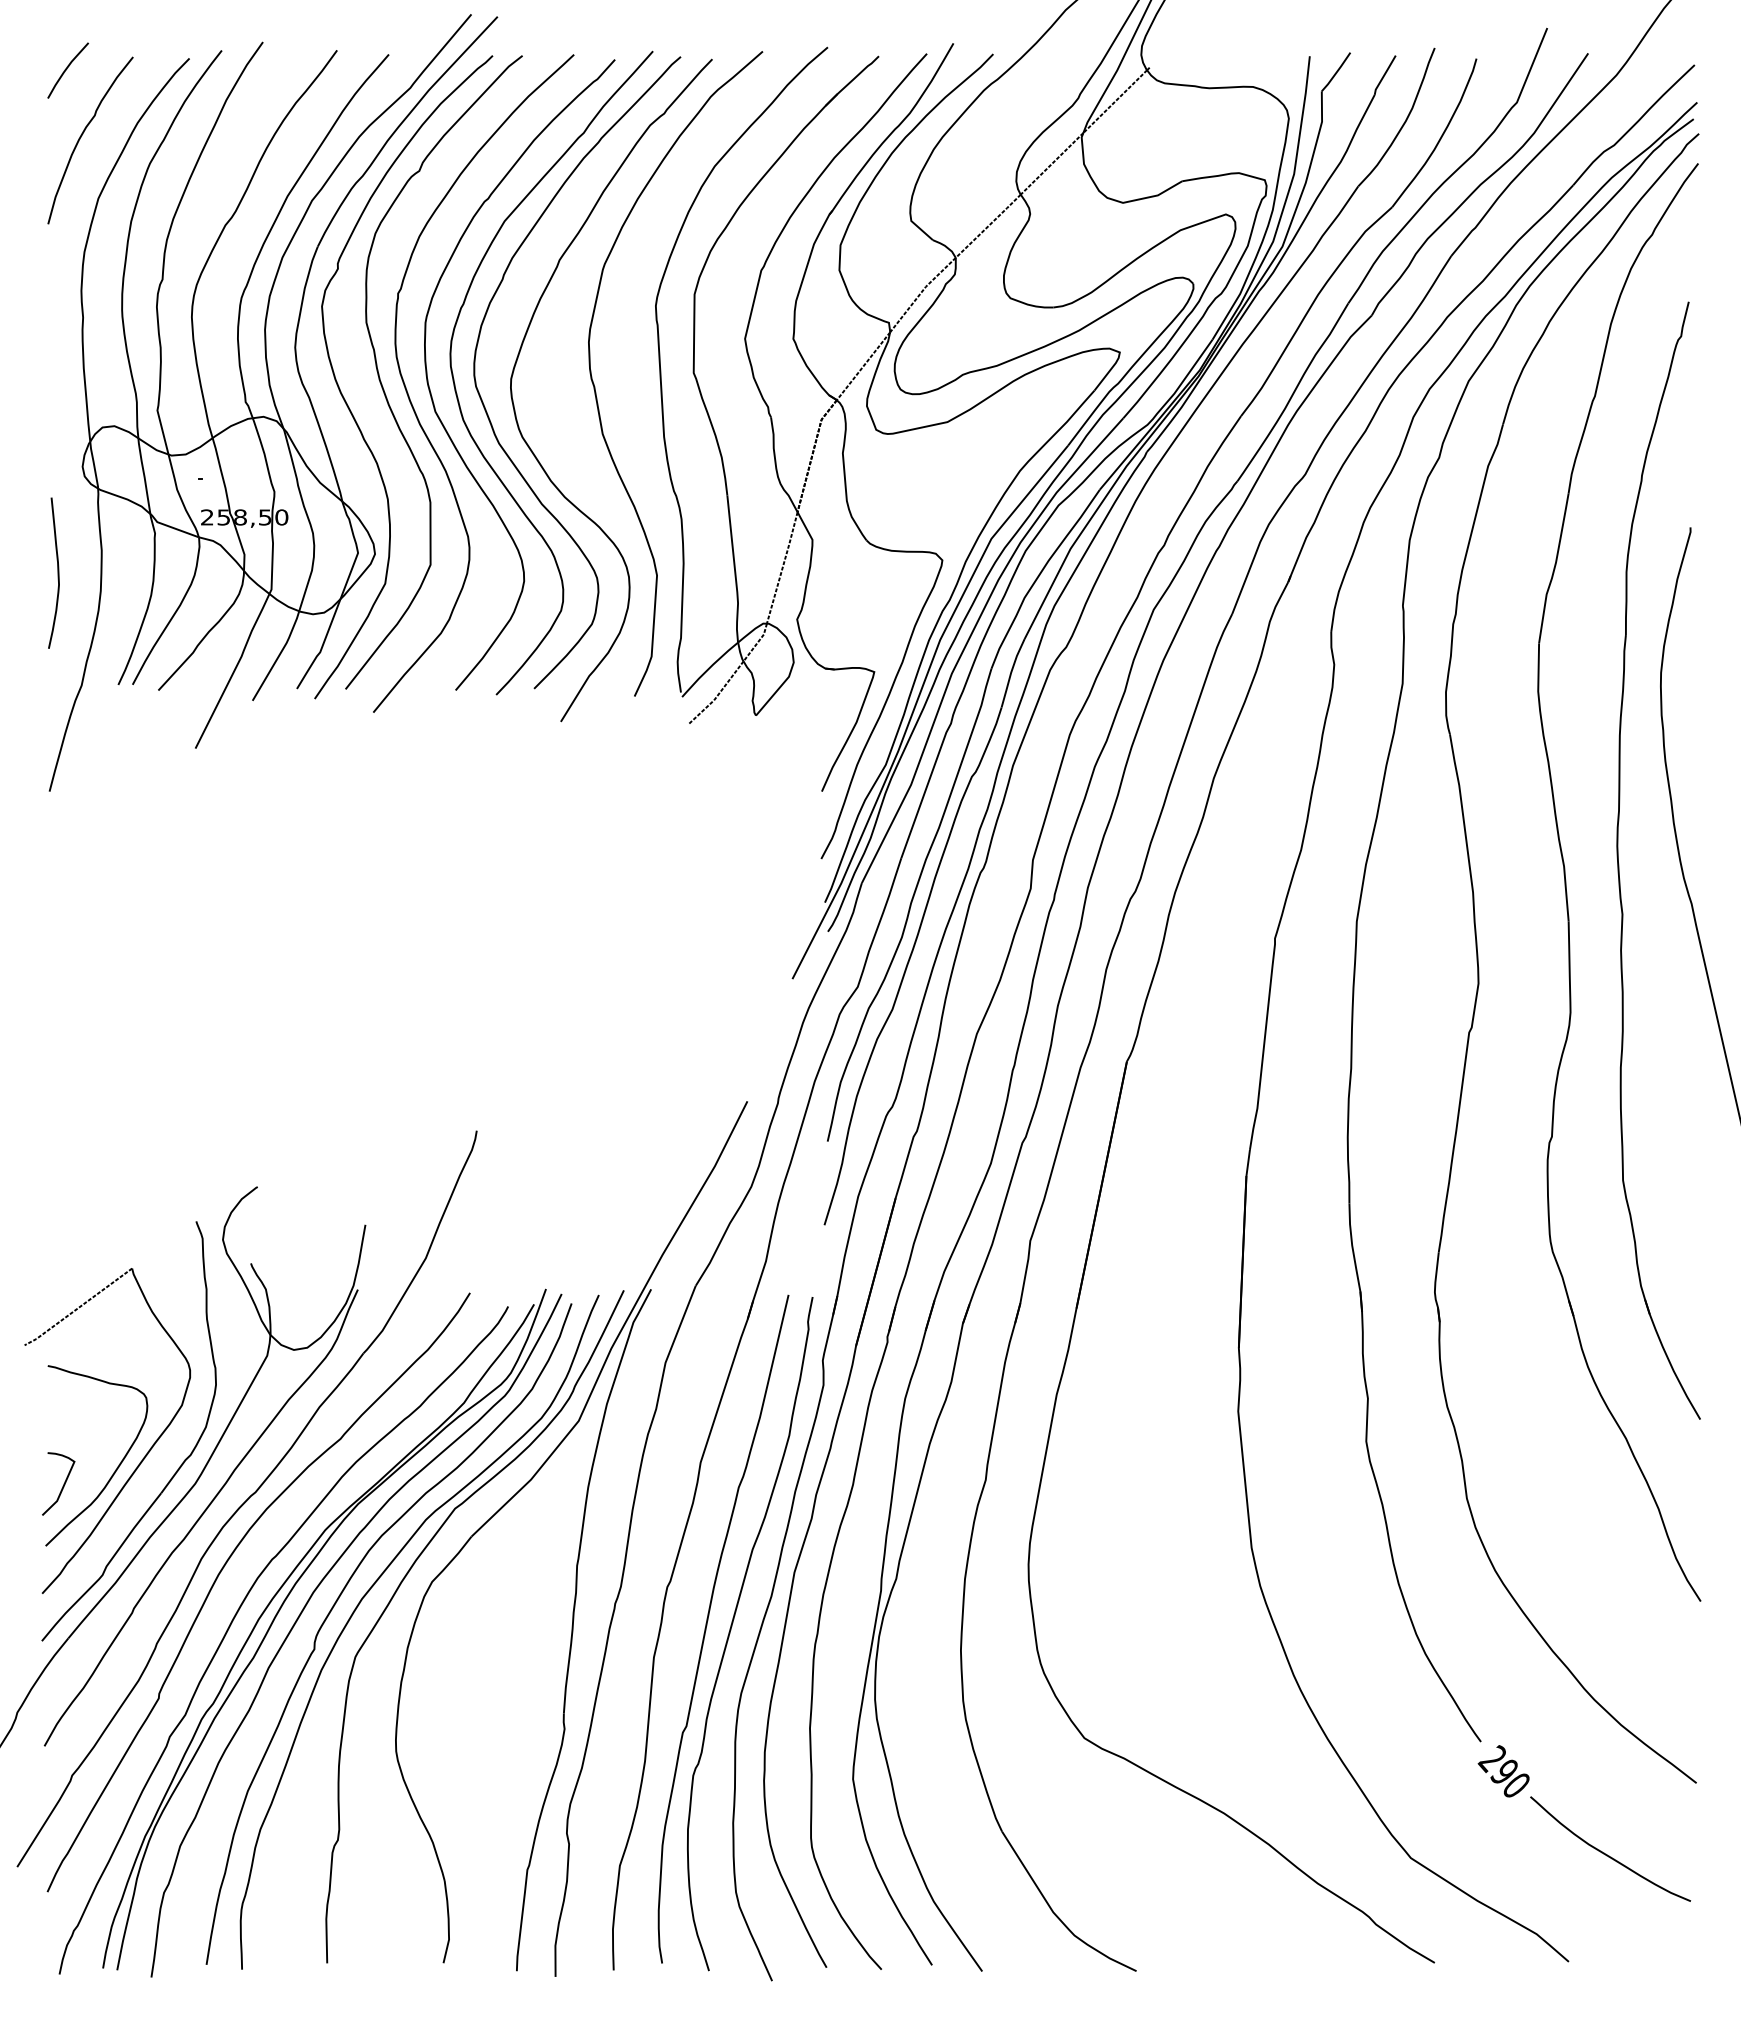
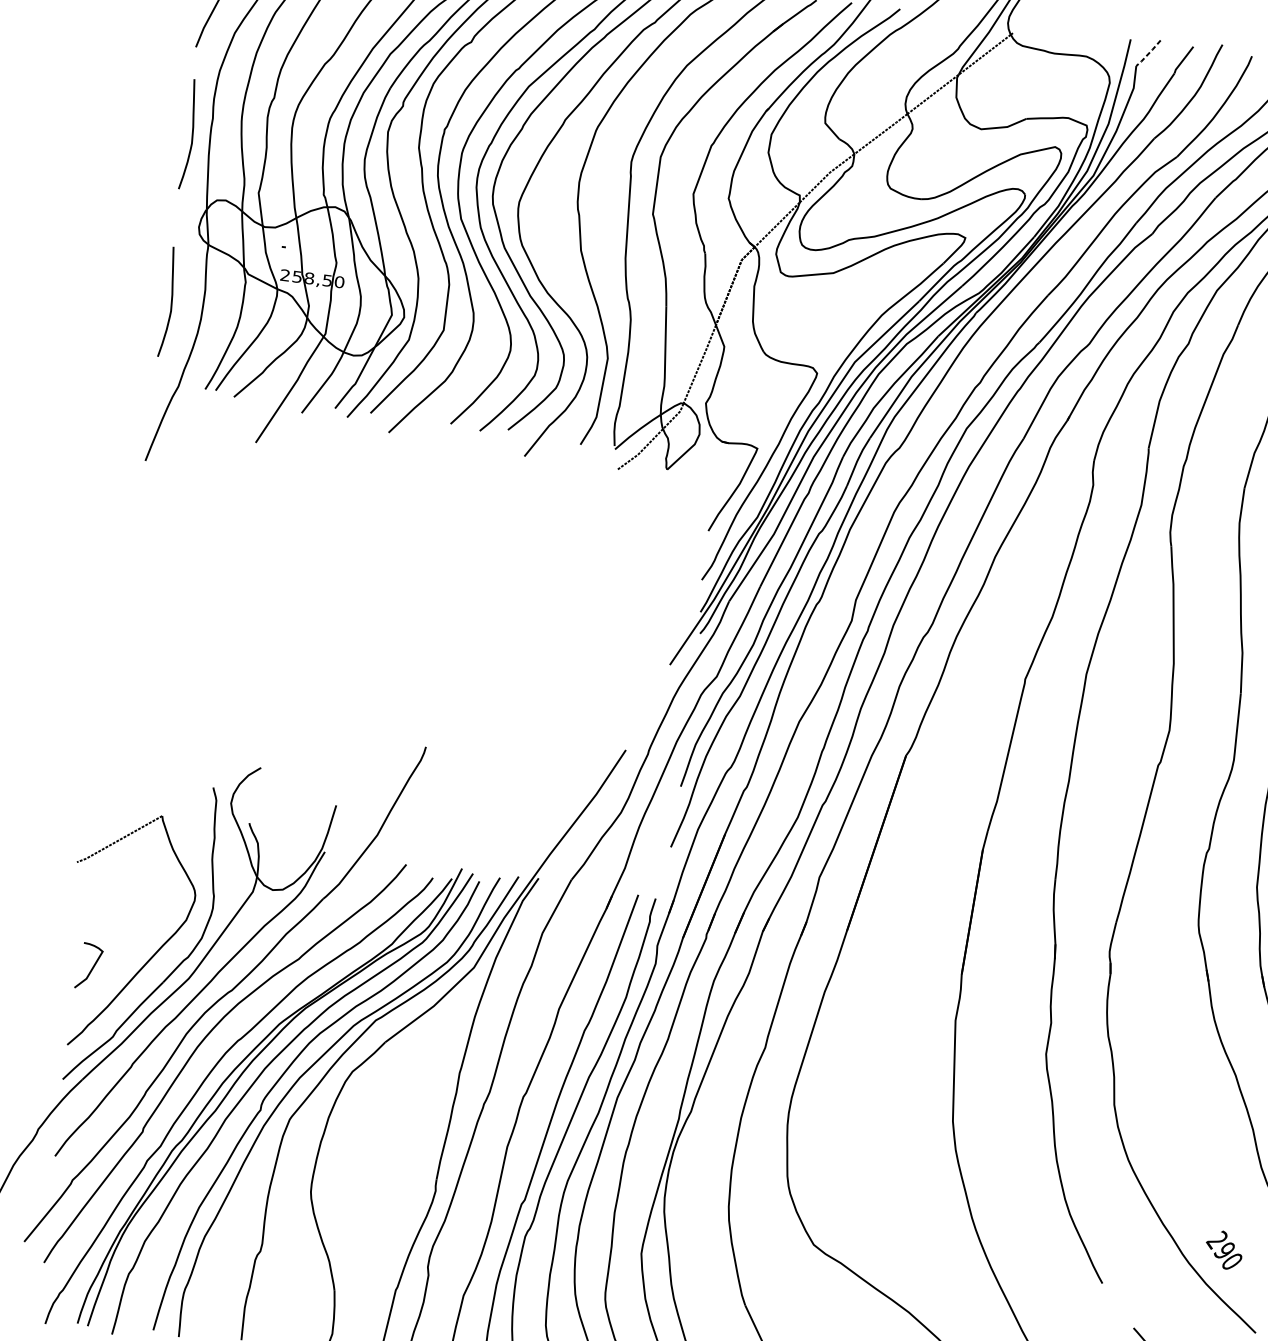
line: (1336, 73) -> (1148, 54), solid -> dashed
curve: (57, 342) -> (191, 134), added
curve: (115, 1469) -> (131, 961), removed
text: (1503, 1771) -> (1223, 1250), moved

